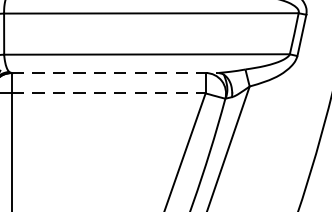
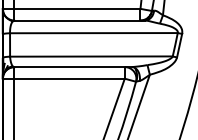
line: (115, 73) -> (73, 67), dashed -> solid
line: (110, 93) -> (70, 78), dashed -> solid

